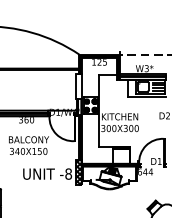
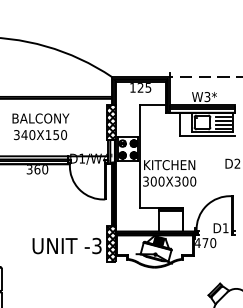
hatch: (78, 86) -> (111, 122), added
text: (28, 145) -> (40, 126), moved
text: (145, 172) -> (205, 243), 644 -> 470
text: (68, 174) -> (96, 246), -8 -> -3

